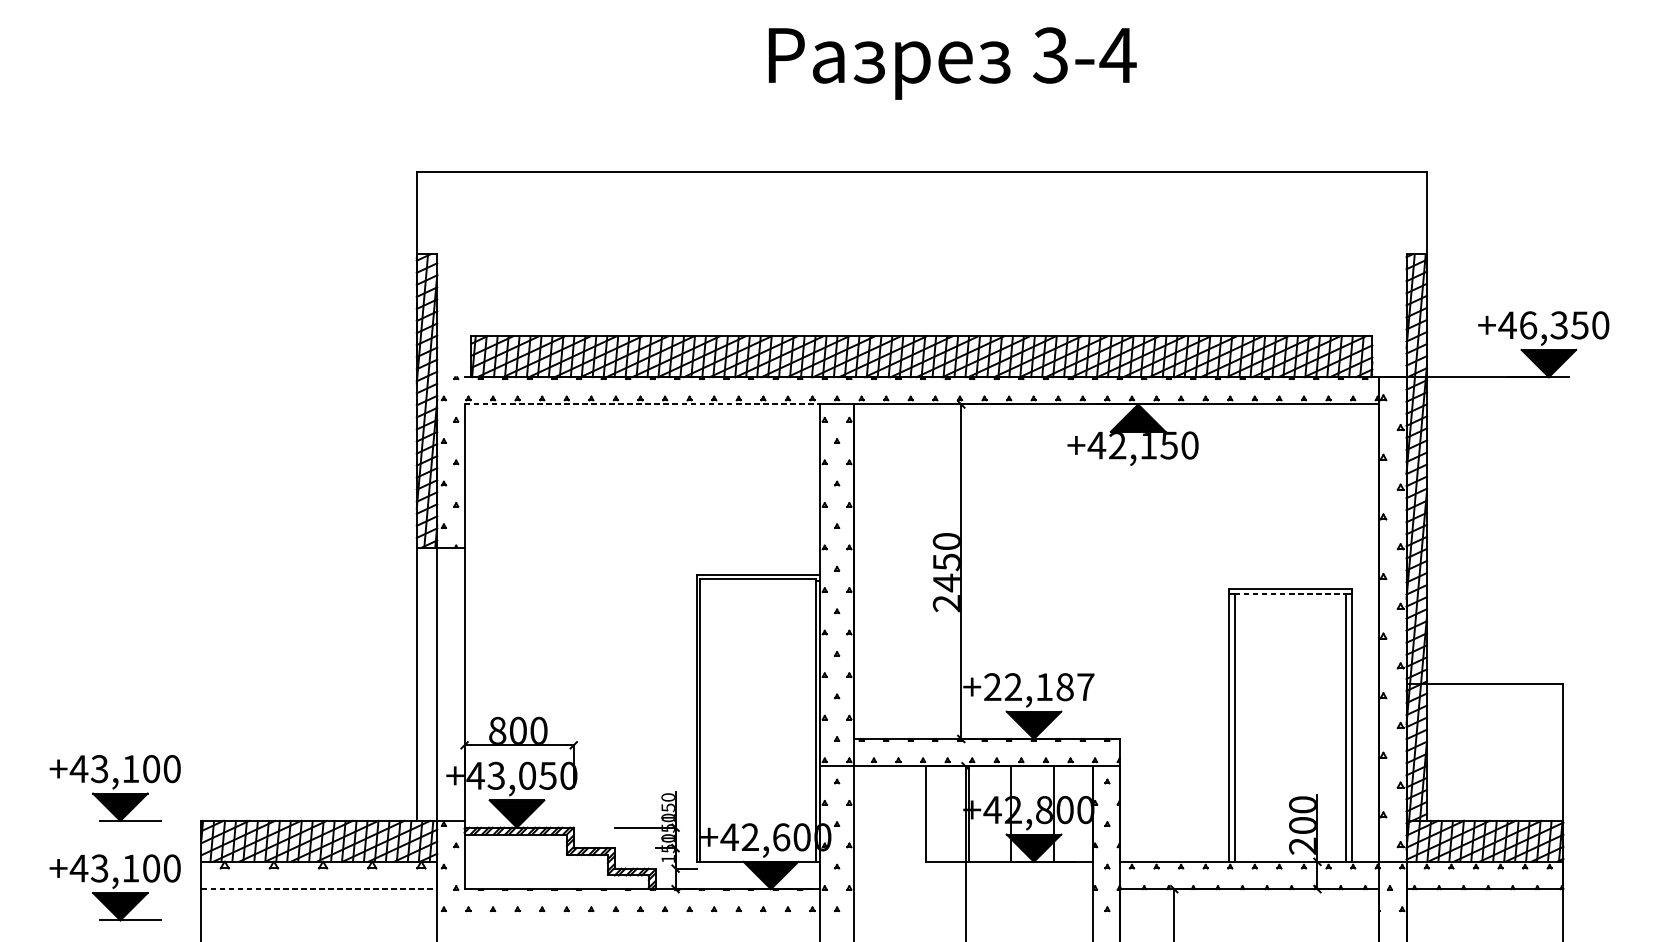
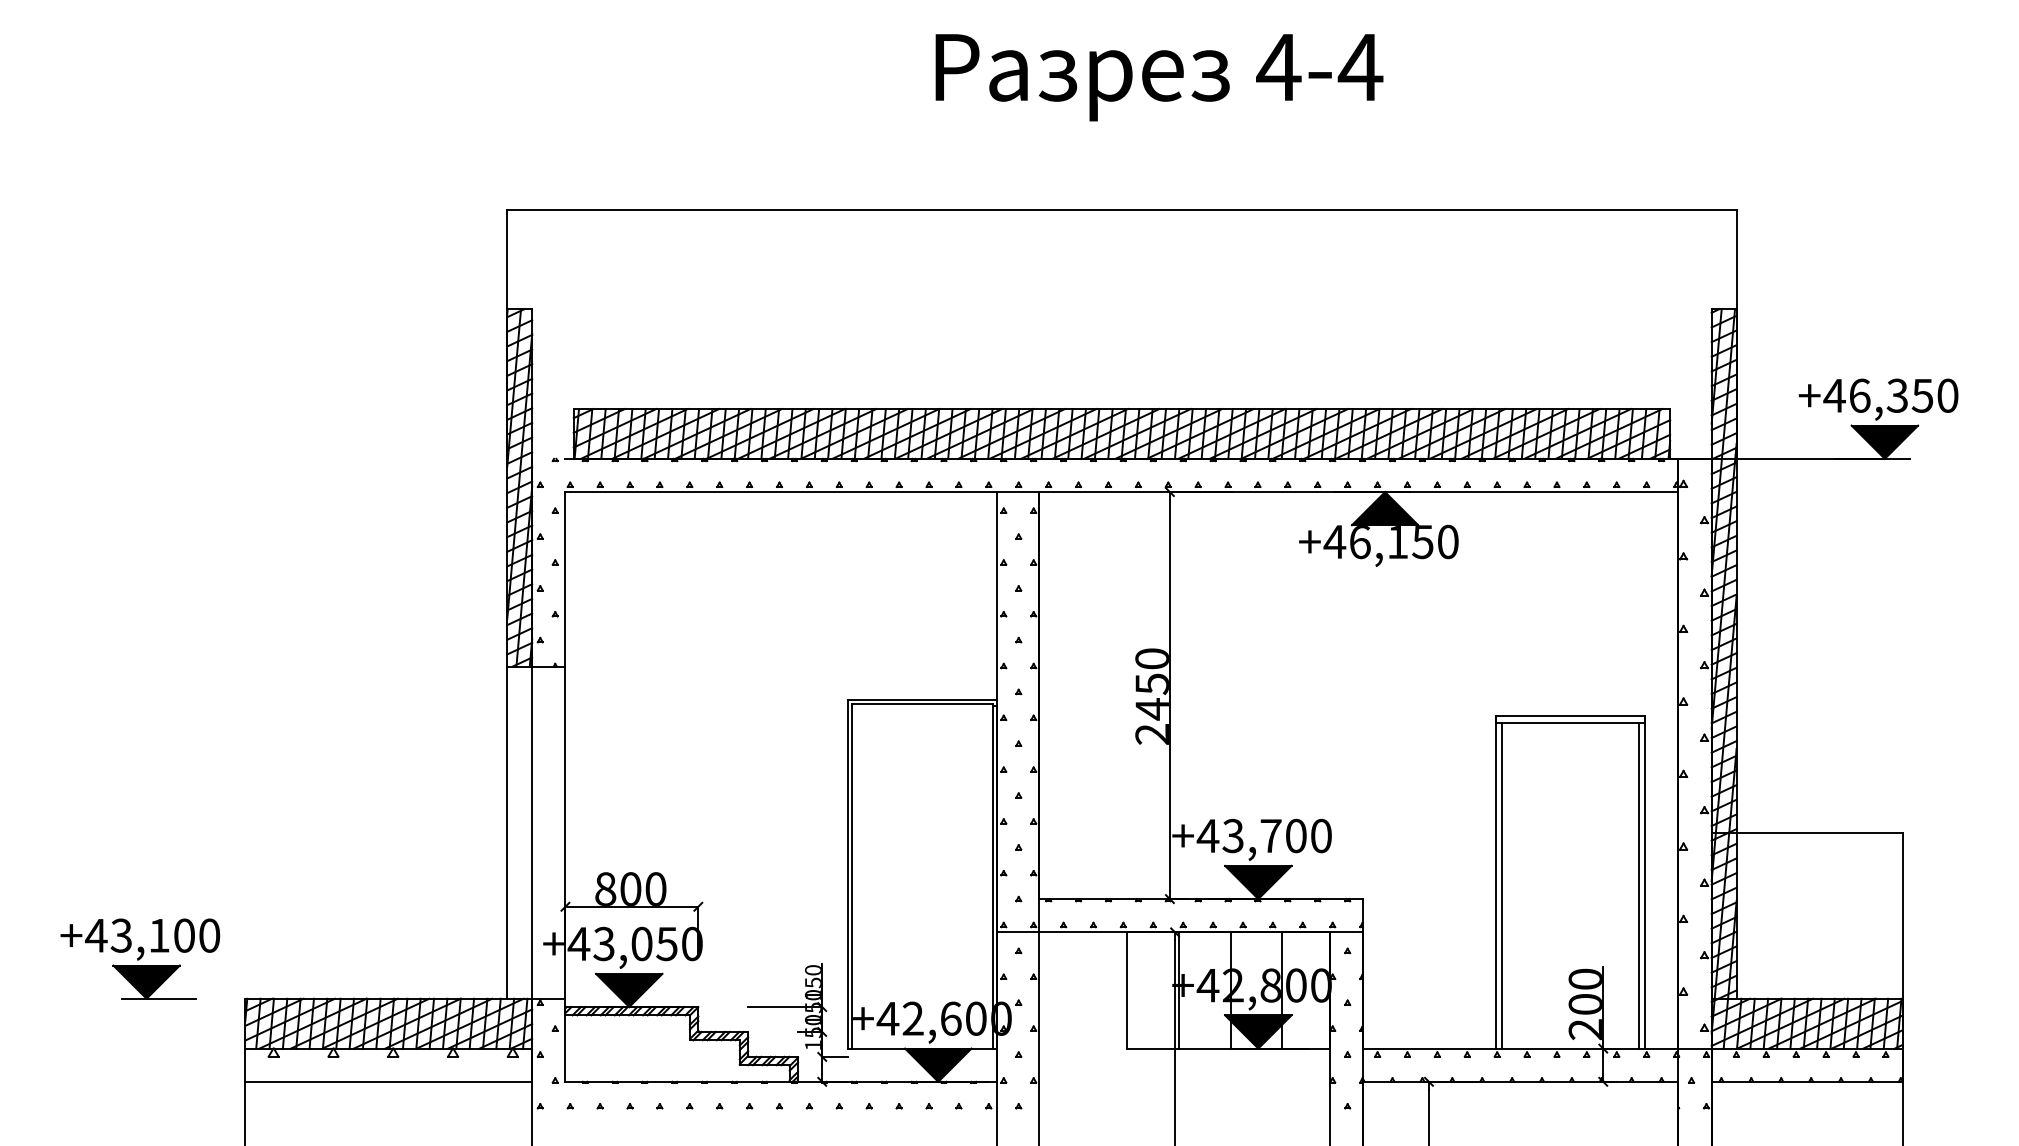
text: (1050, 55) -> (1278, 67), 3-4 -> 4-4
line: (642, 404) -> (781, 492), dashed -> solid
text: (1117, 445) -> (1359, 542), +42,150 -> +46,150
line: (1290, 593) -> (1570, 722), dashed -> solid
text: (1038, 686) -> (1263, 835), +22,187 -> +43,700
part: (115, 887) -> (140, 1079), removed
line: (319, 888) -> (389, 1081), dashed -> solid

